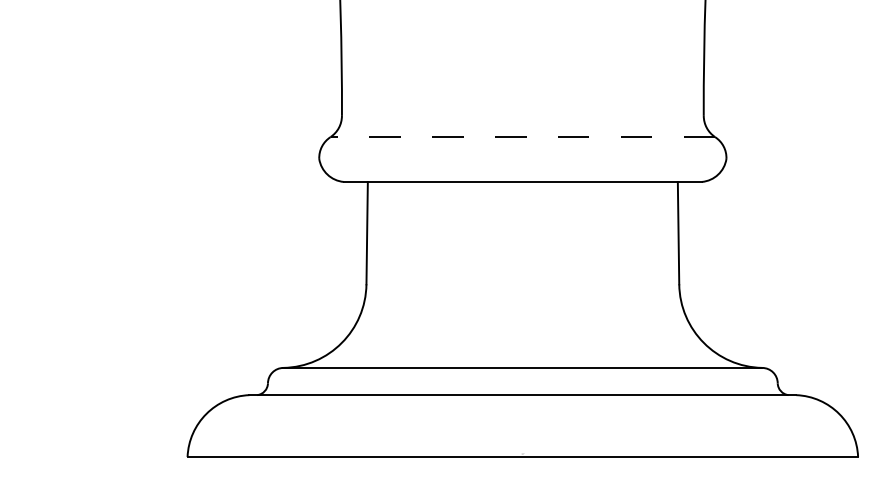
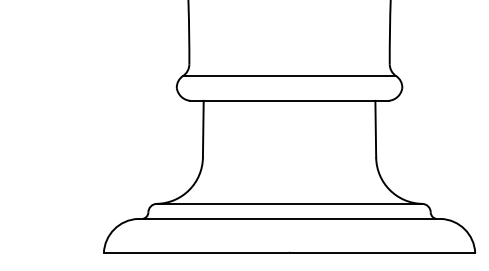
line: (522, 137) -> (289, 76), dashed -> solid

